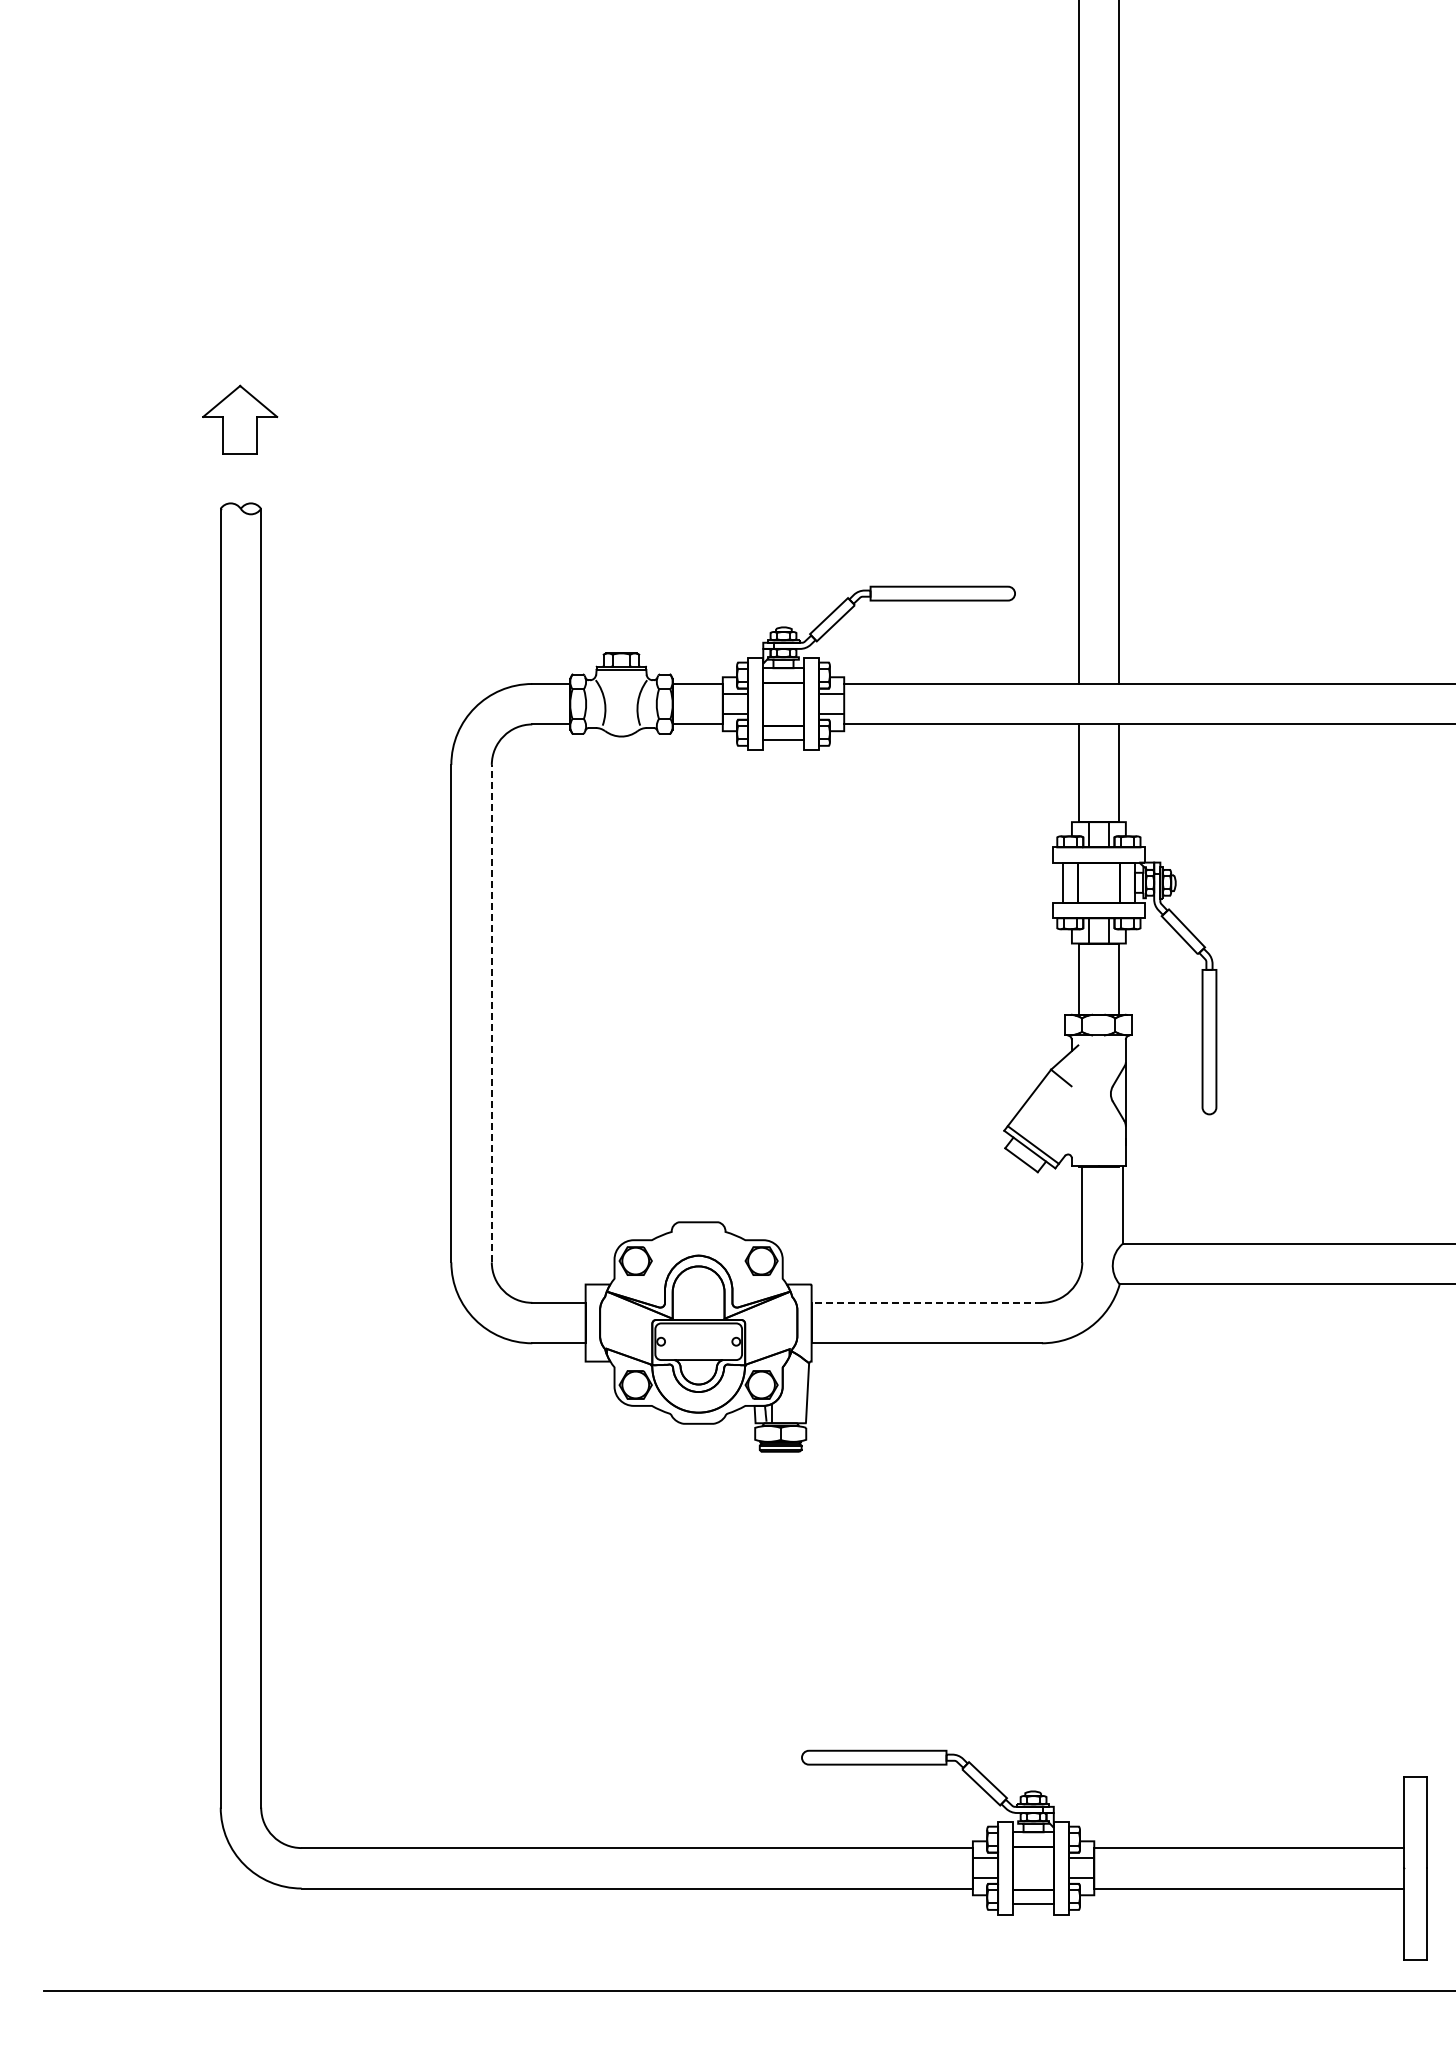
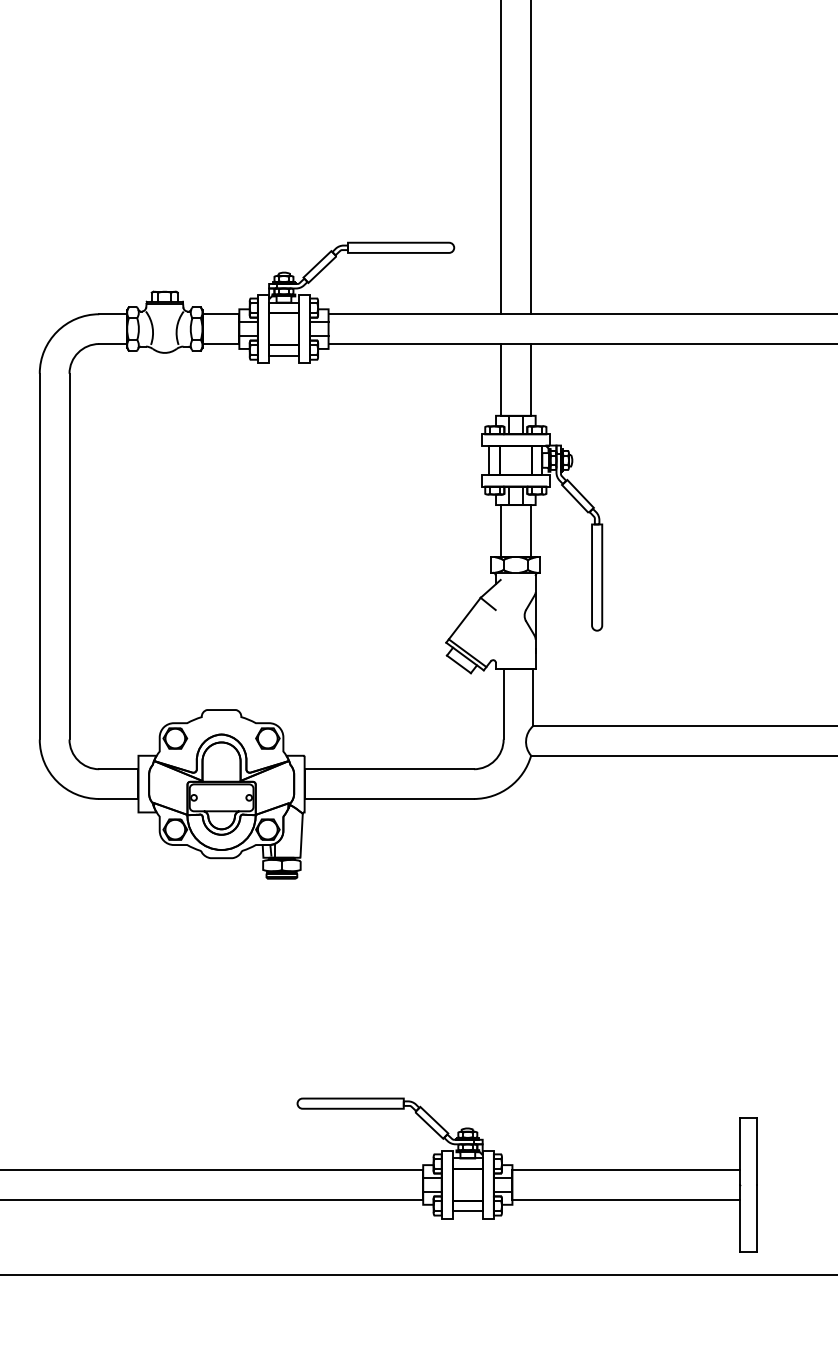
line: (491, 1013) -> (69, 556), dashed -> solid
line: (926, 1302) -> (389, 768), dashed -> solid

